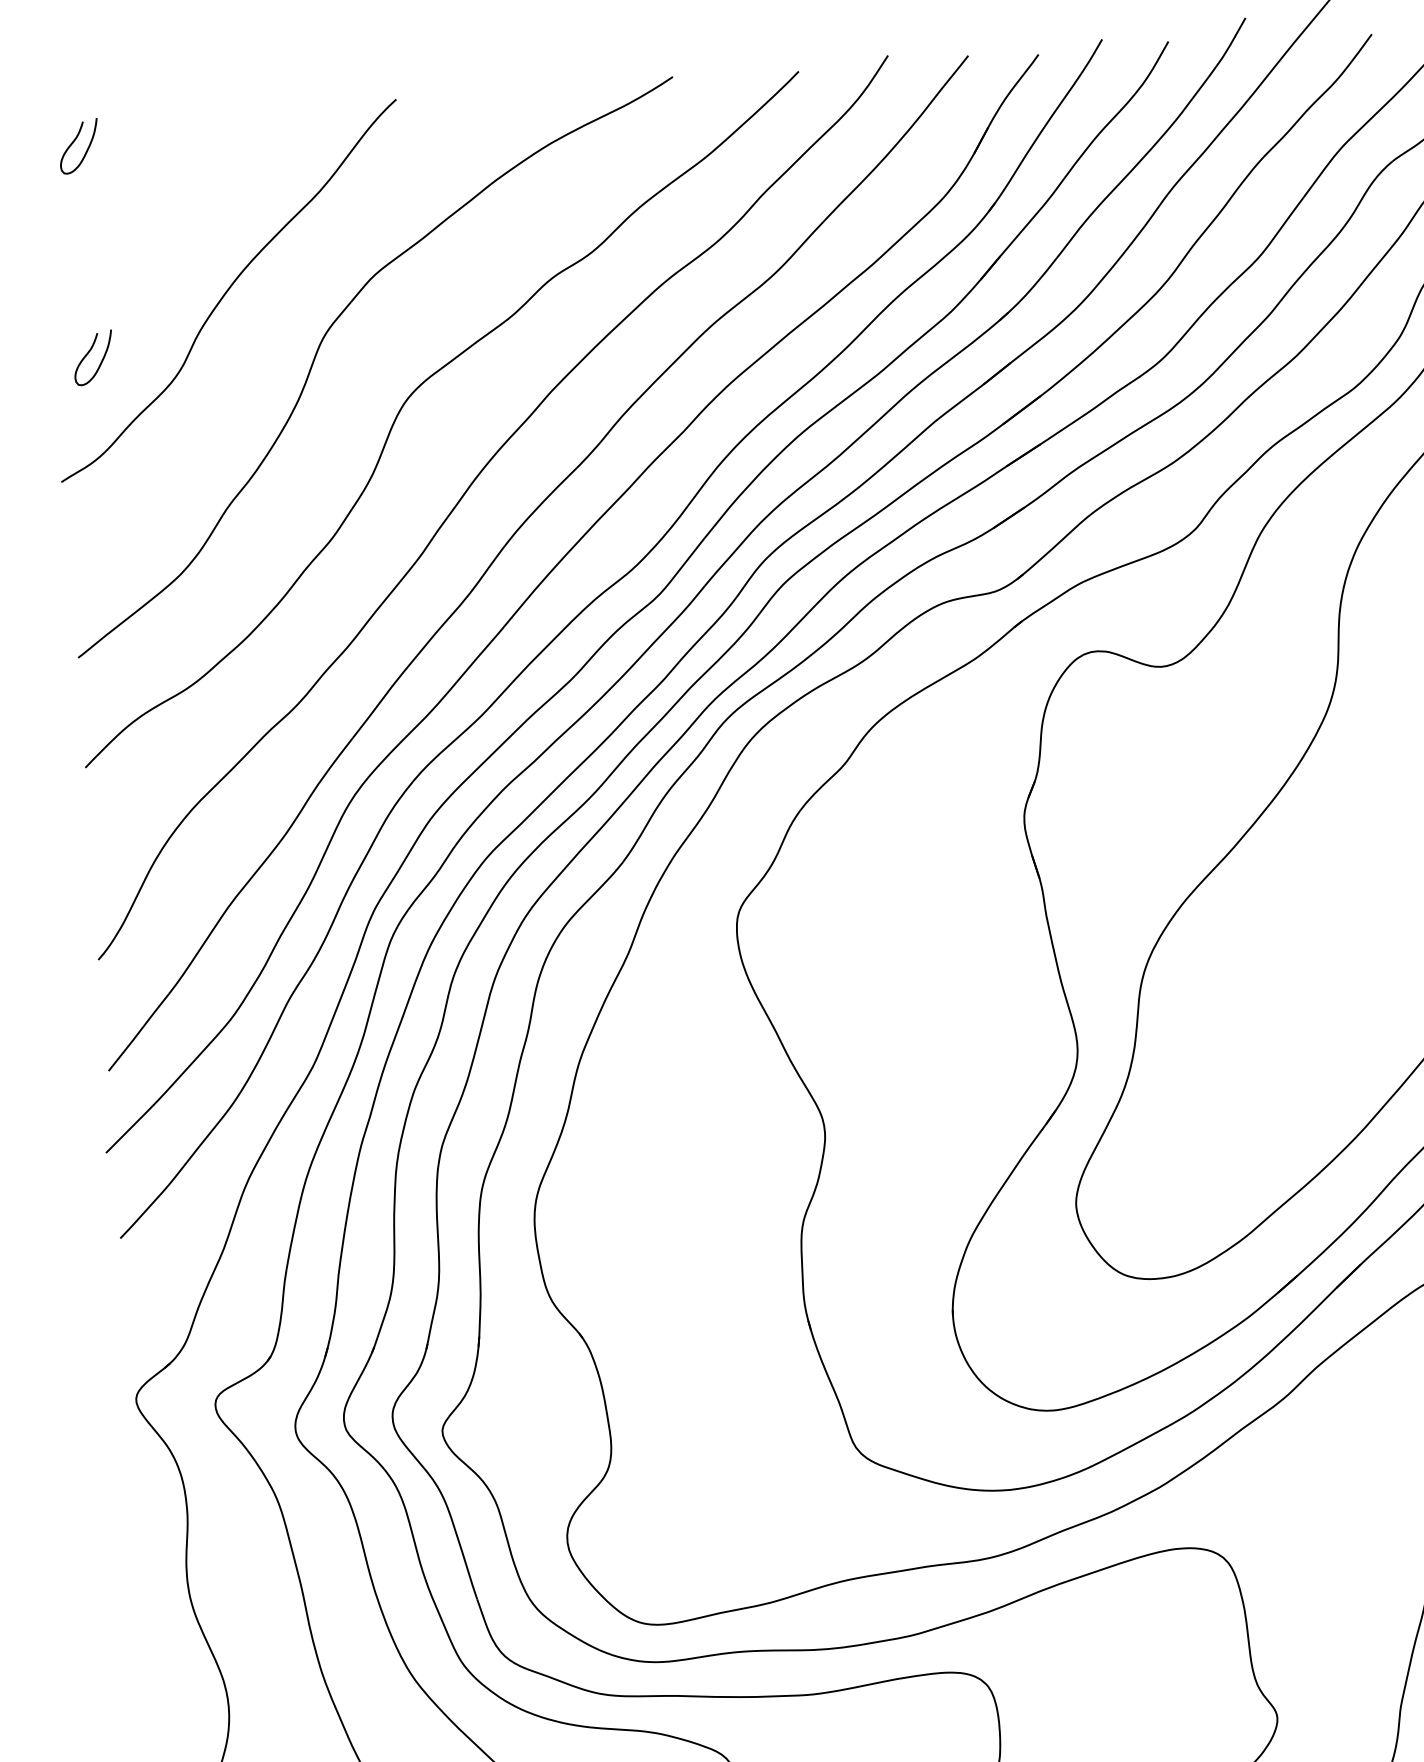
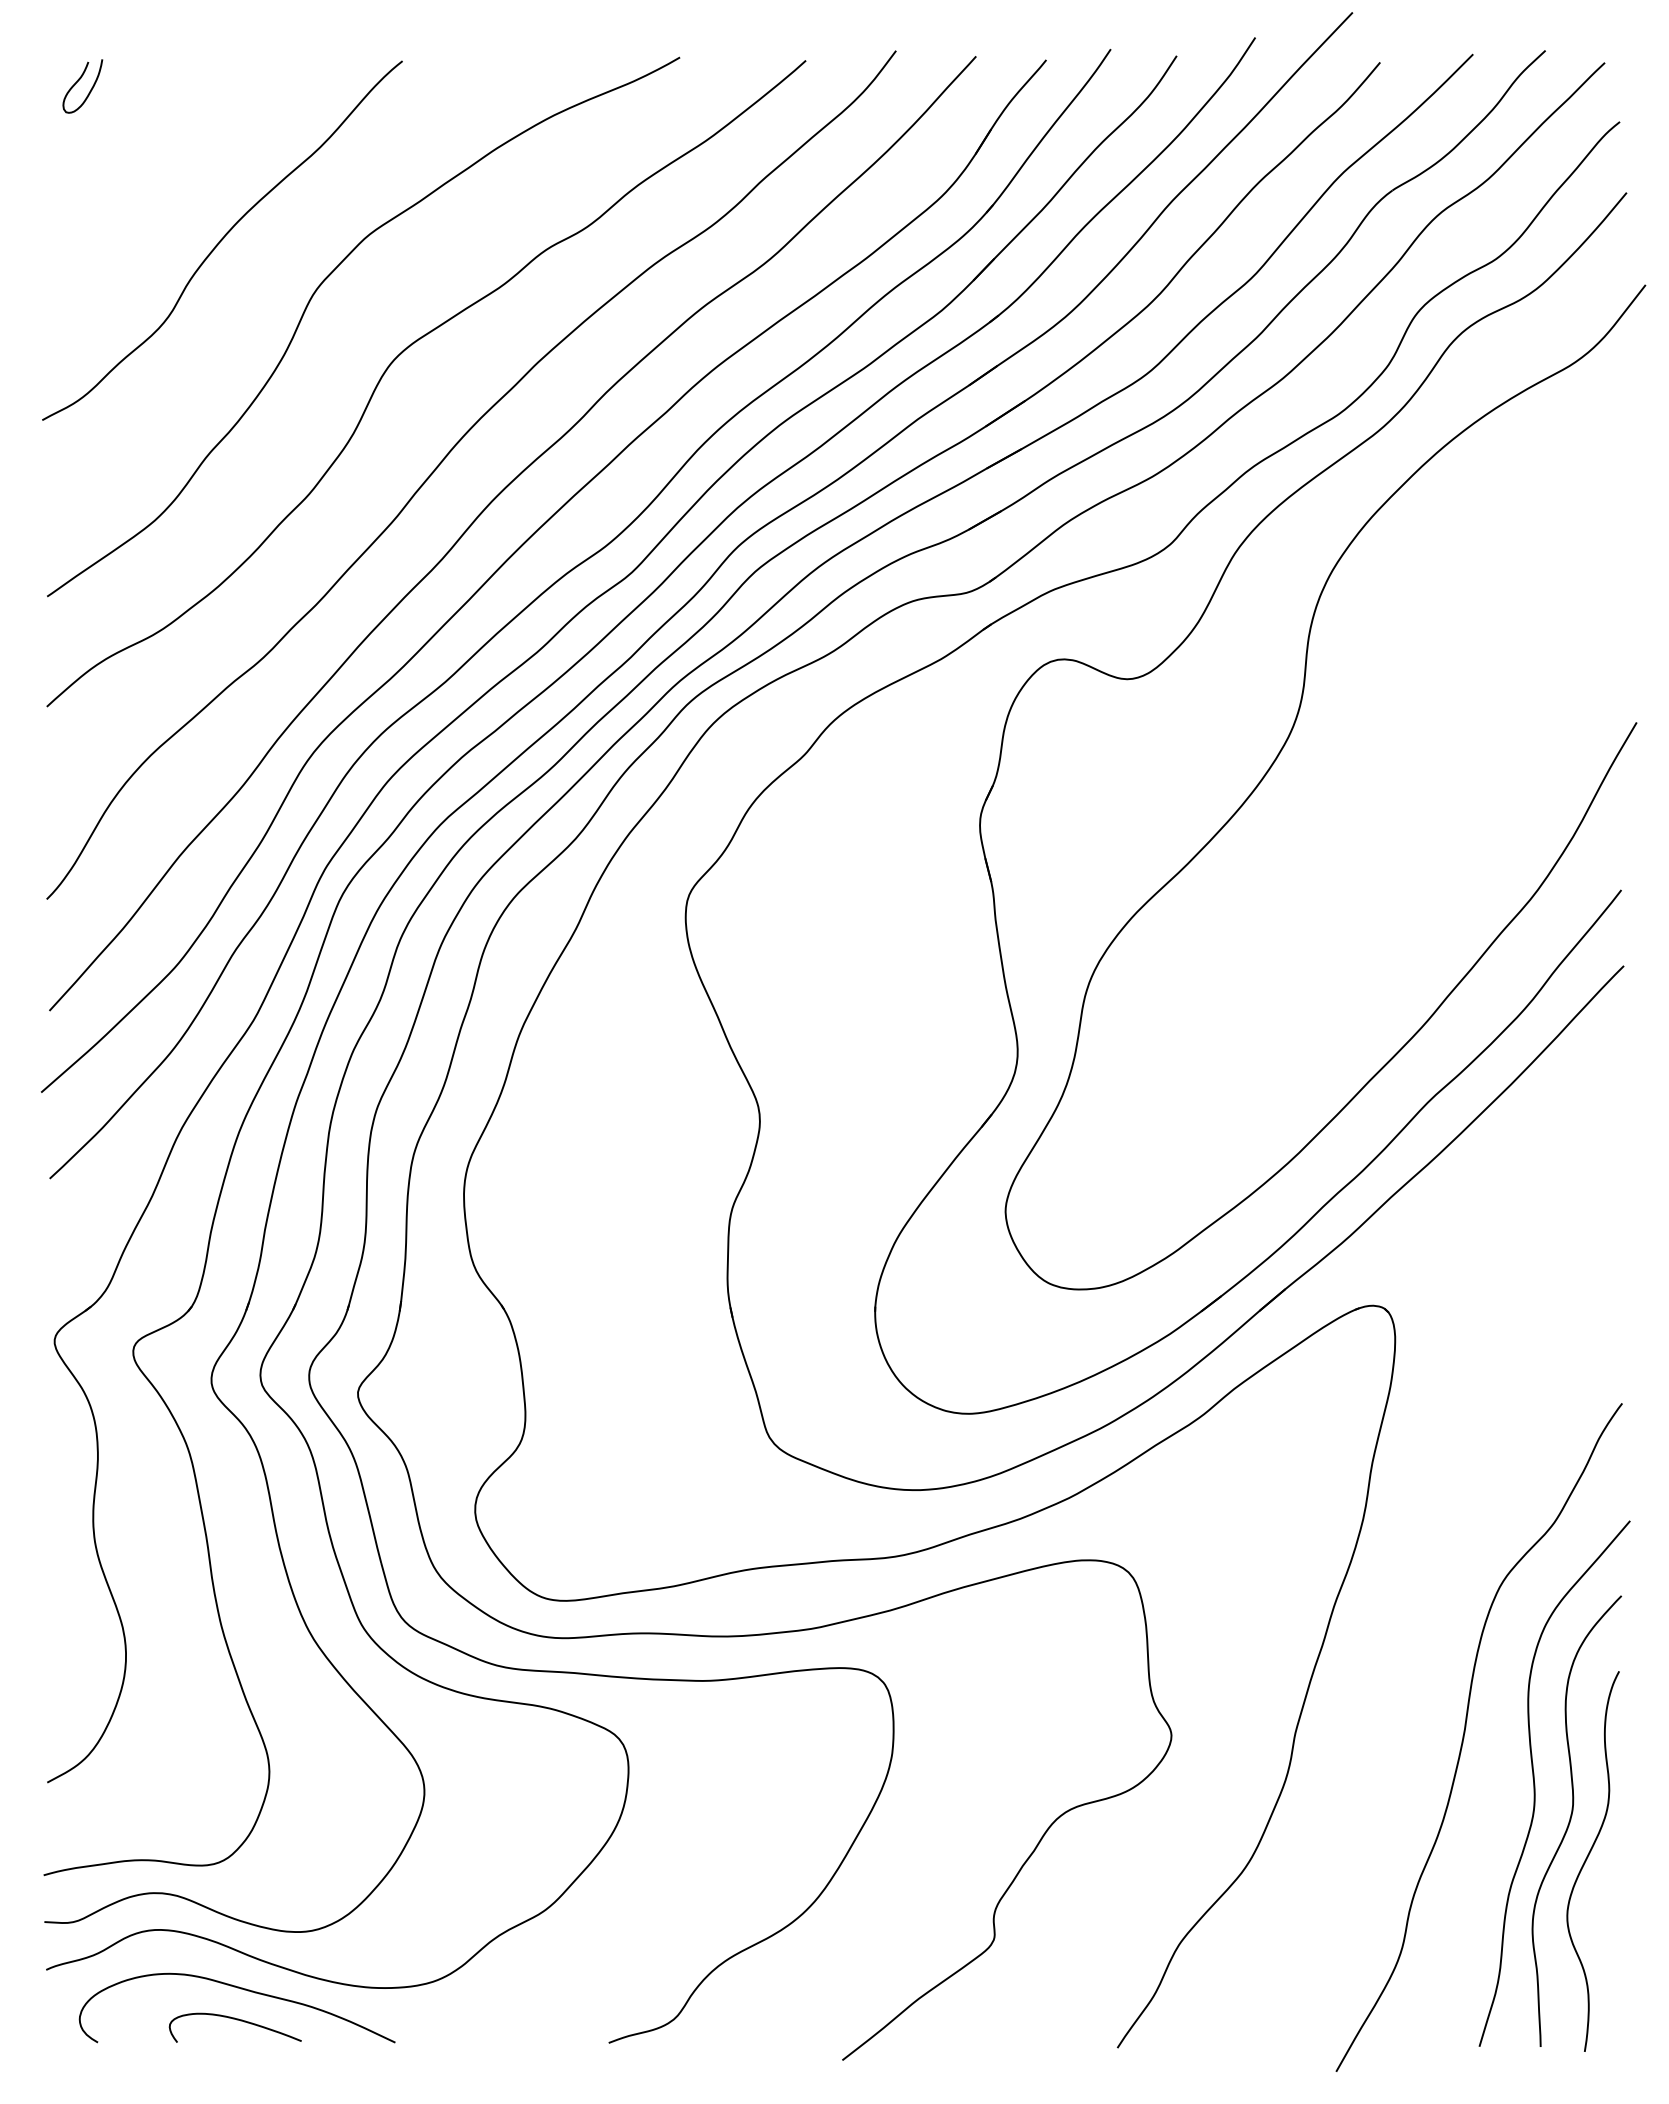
curve: (88, 353) -> (78, 293), removed

